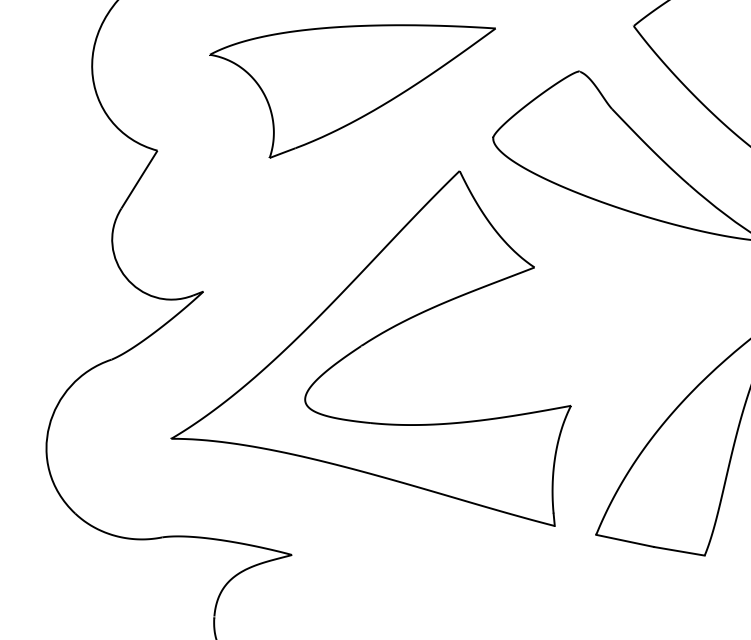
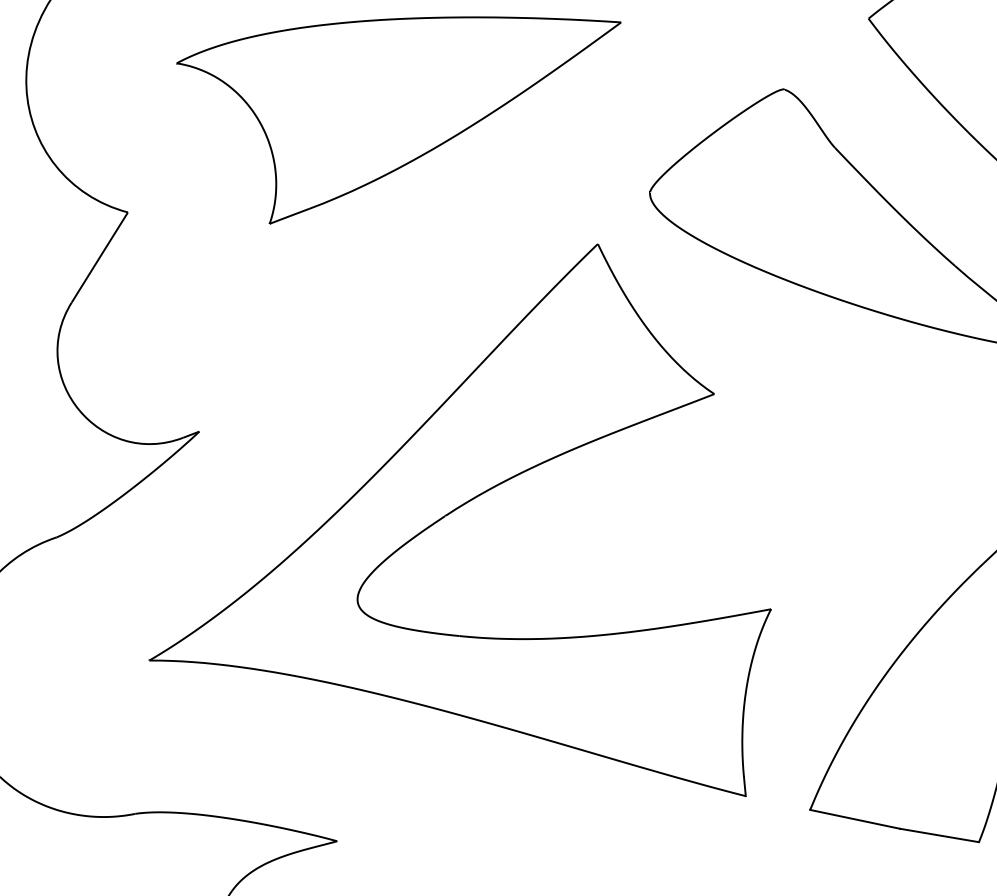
part: (352, 91) -> (398, 120), moved

